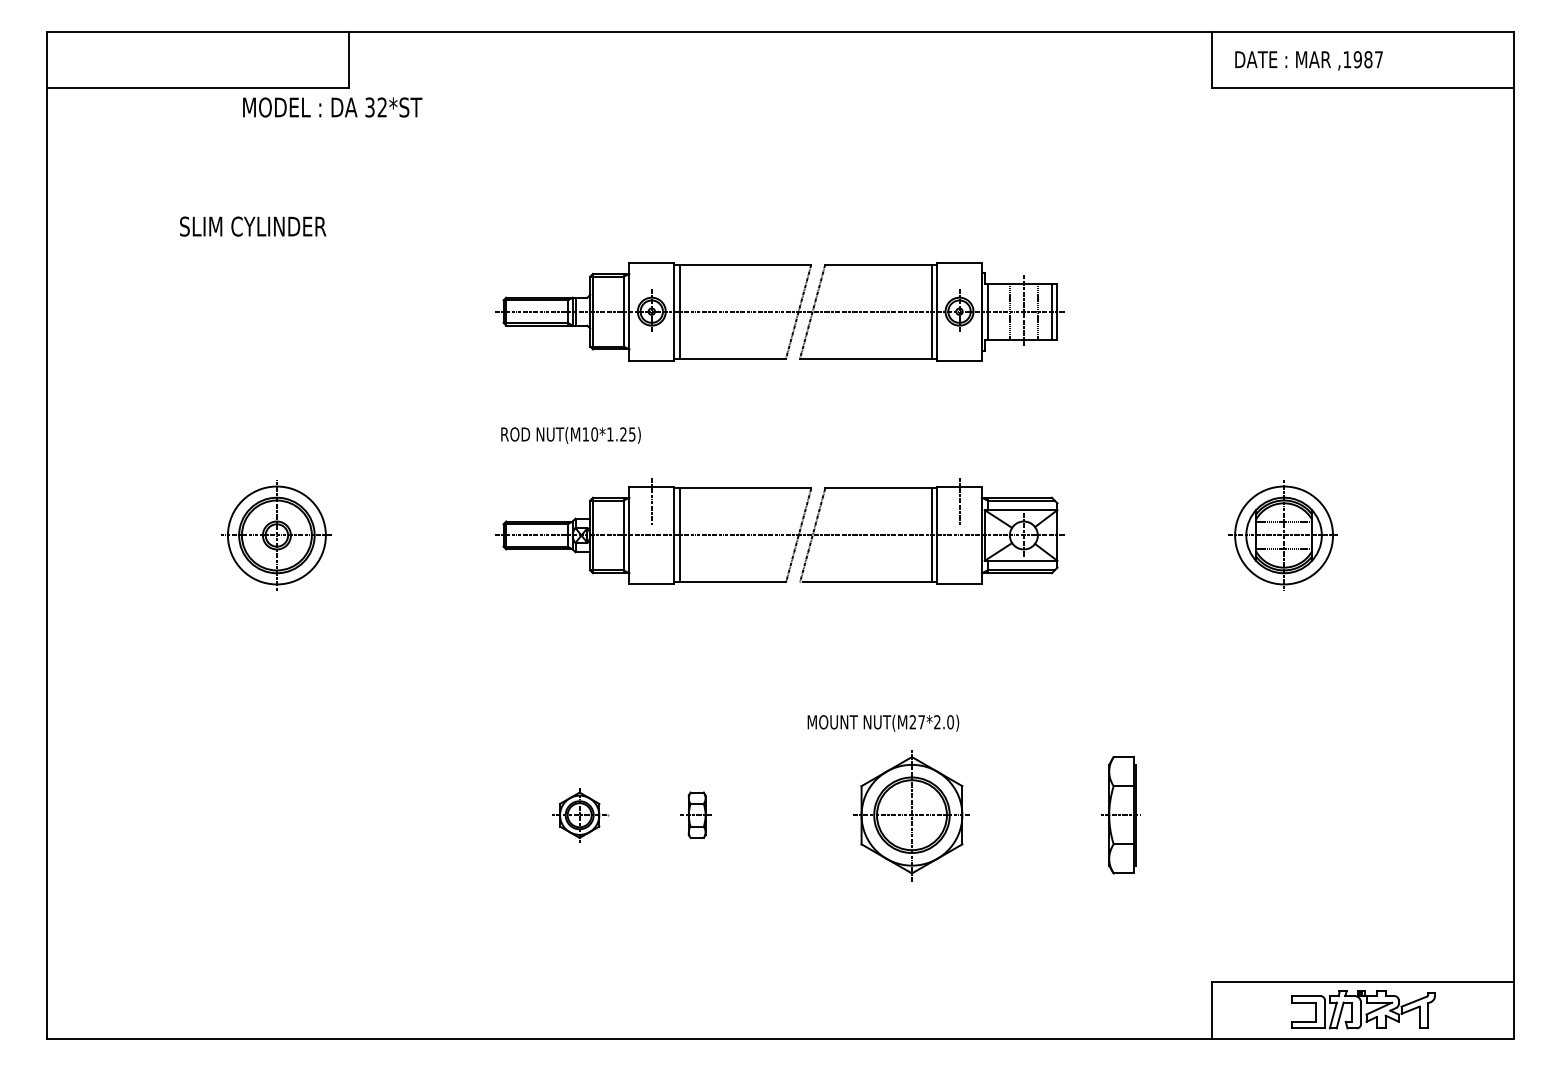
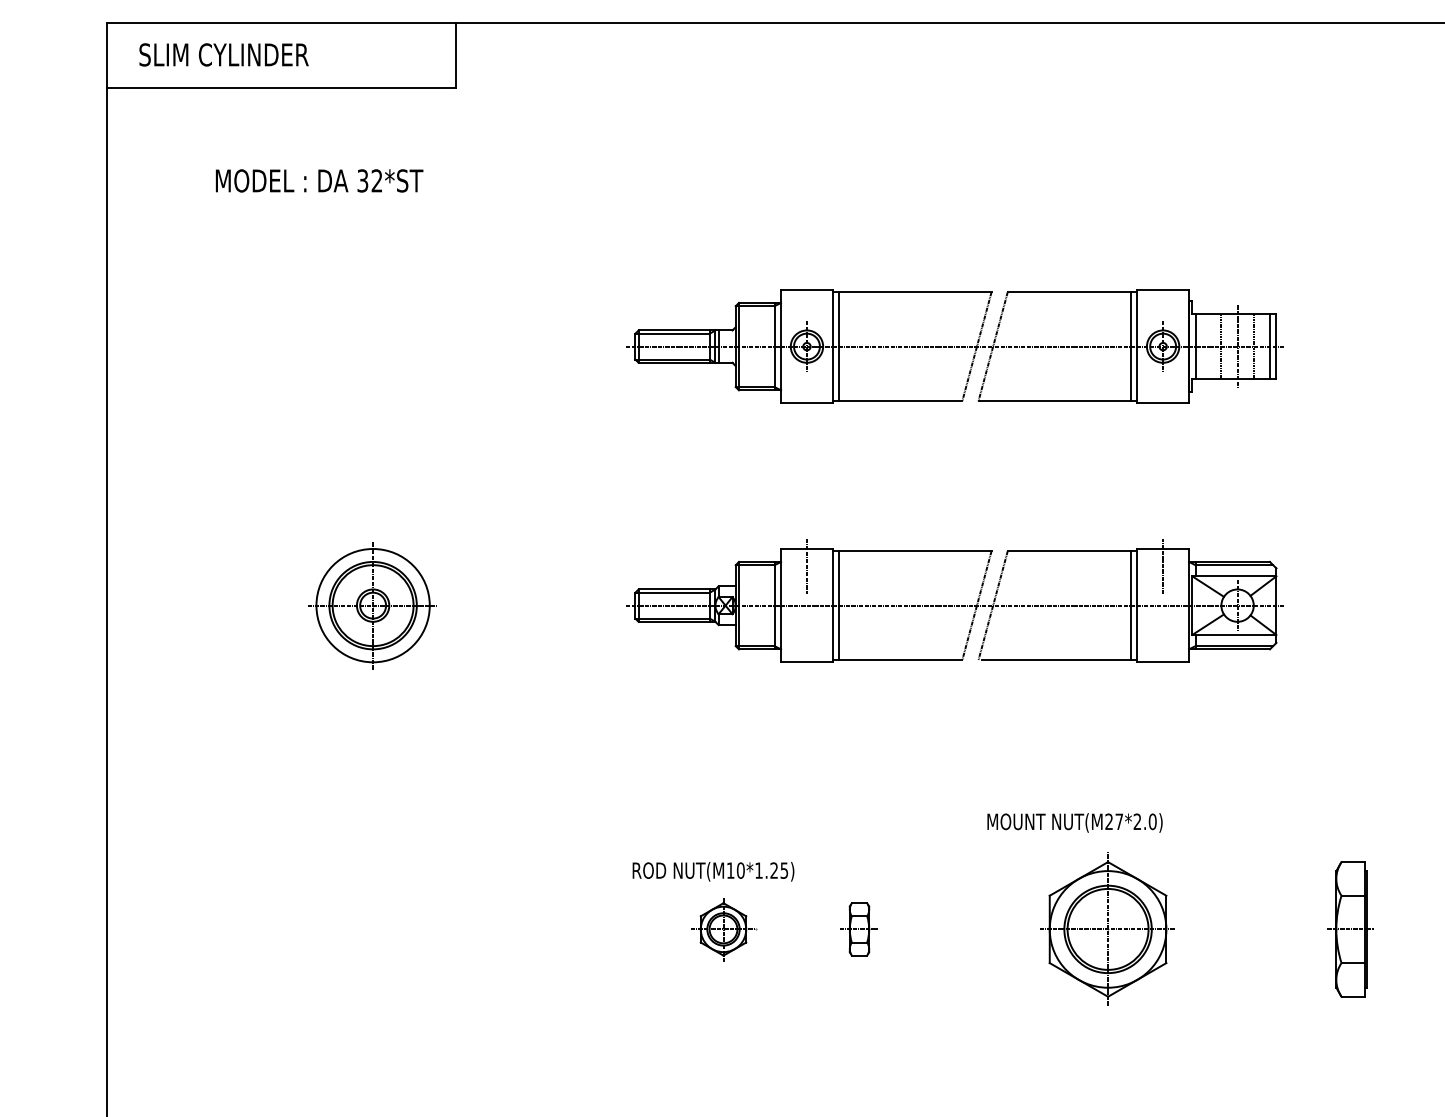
text: (332, 107) -> (319, 180), moved
text: (253, 226) -> (224, 54), moved
text: (570, 435) -> (712, 871), moved

